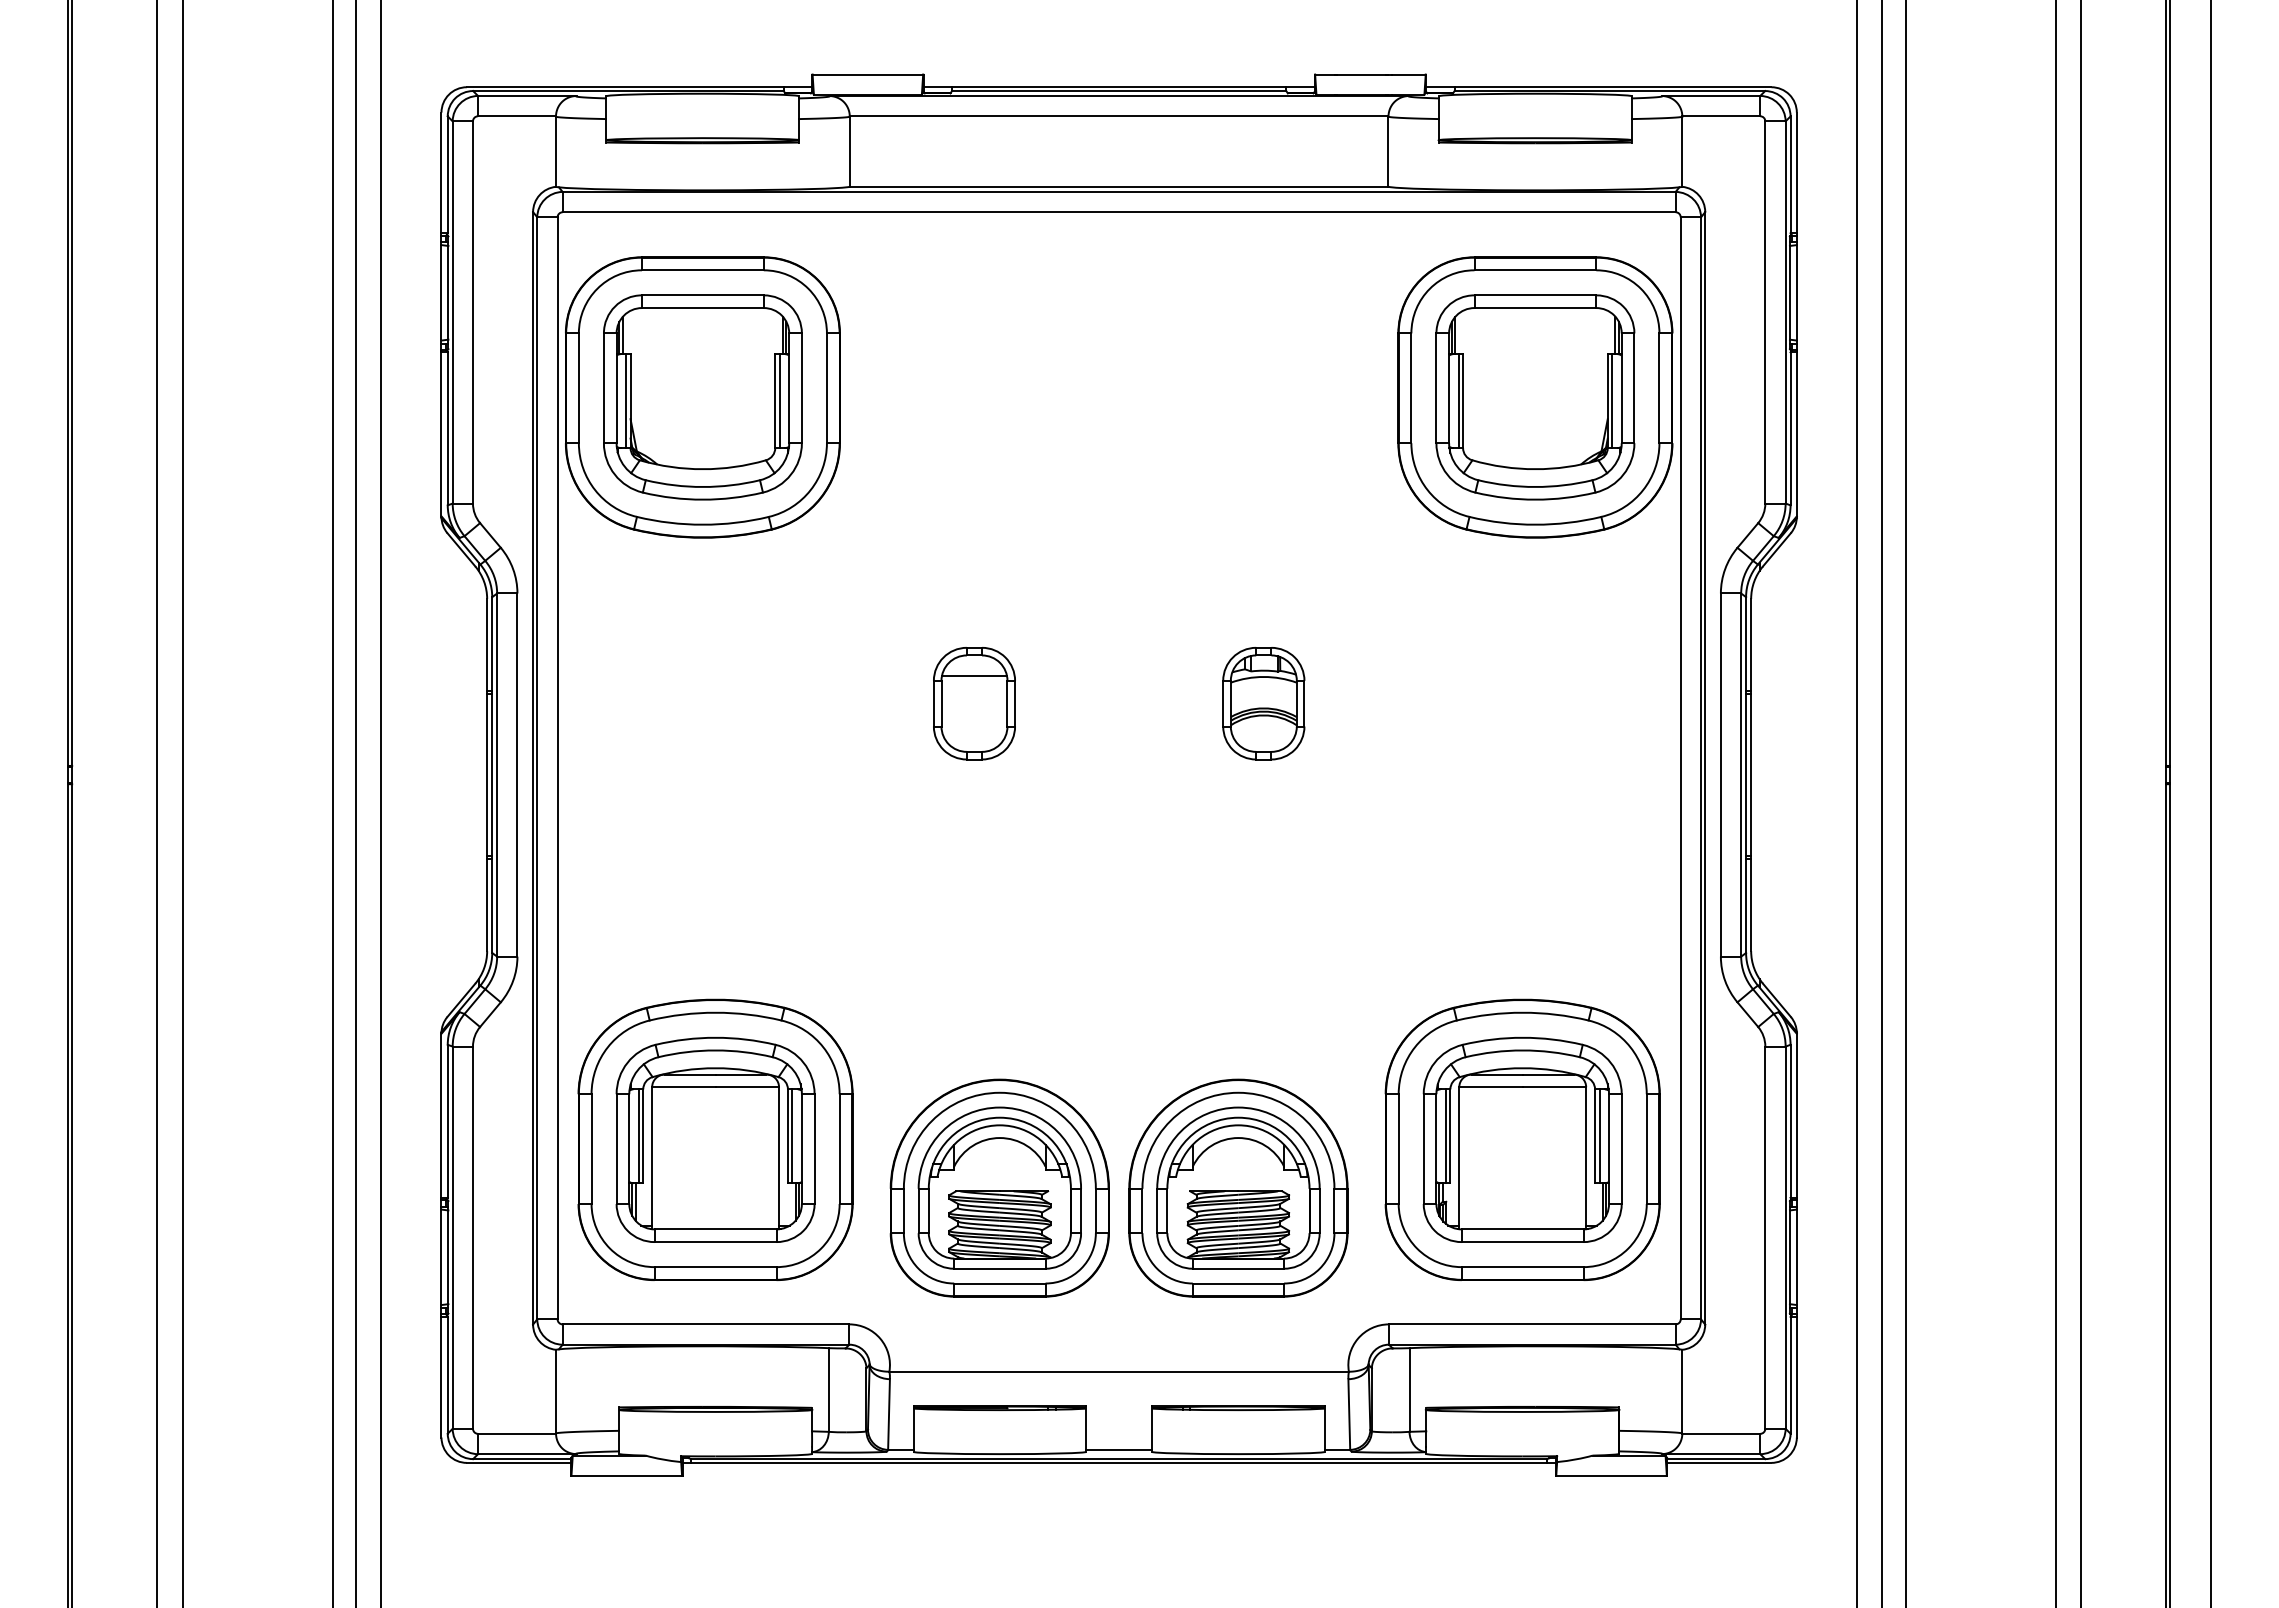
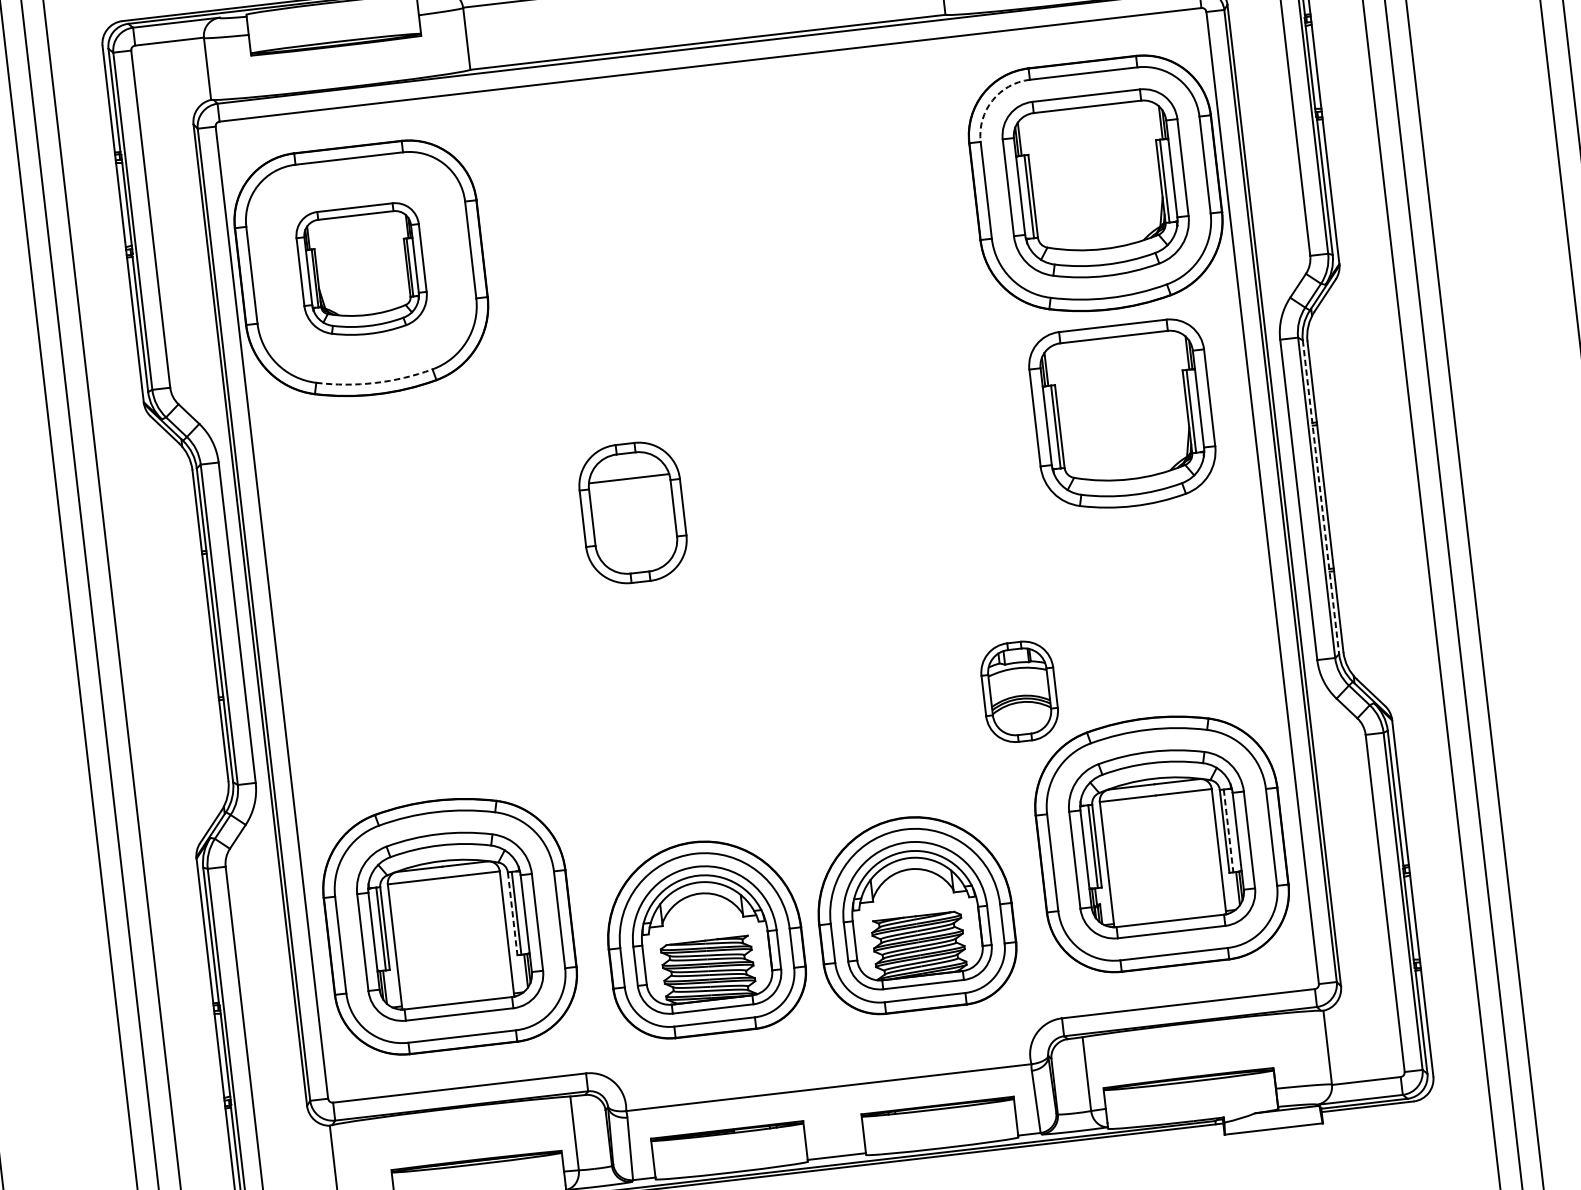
arc: (1429, 288) -> (992, 100), solid -> dashed
part: (702, 397) -> (361, 270), size x0.7
arc: (702, 524) -> (374, 382), solid -> dashed
part: (1535, 658) -> (1123, 415), added
part: (974, 703) -> (633, 512), size x1.4
part: (1263, 703) -> (1019, 691), moved
line: (1746, 775) -> (1321, 497), solid -> dashed
line: (787, 1136) -> (512, 913), solid -> dashed
line: (1599, 1136) -> (1228, 831), solid -> dashed

